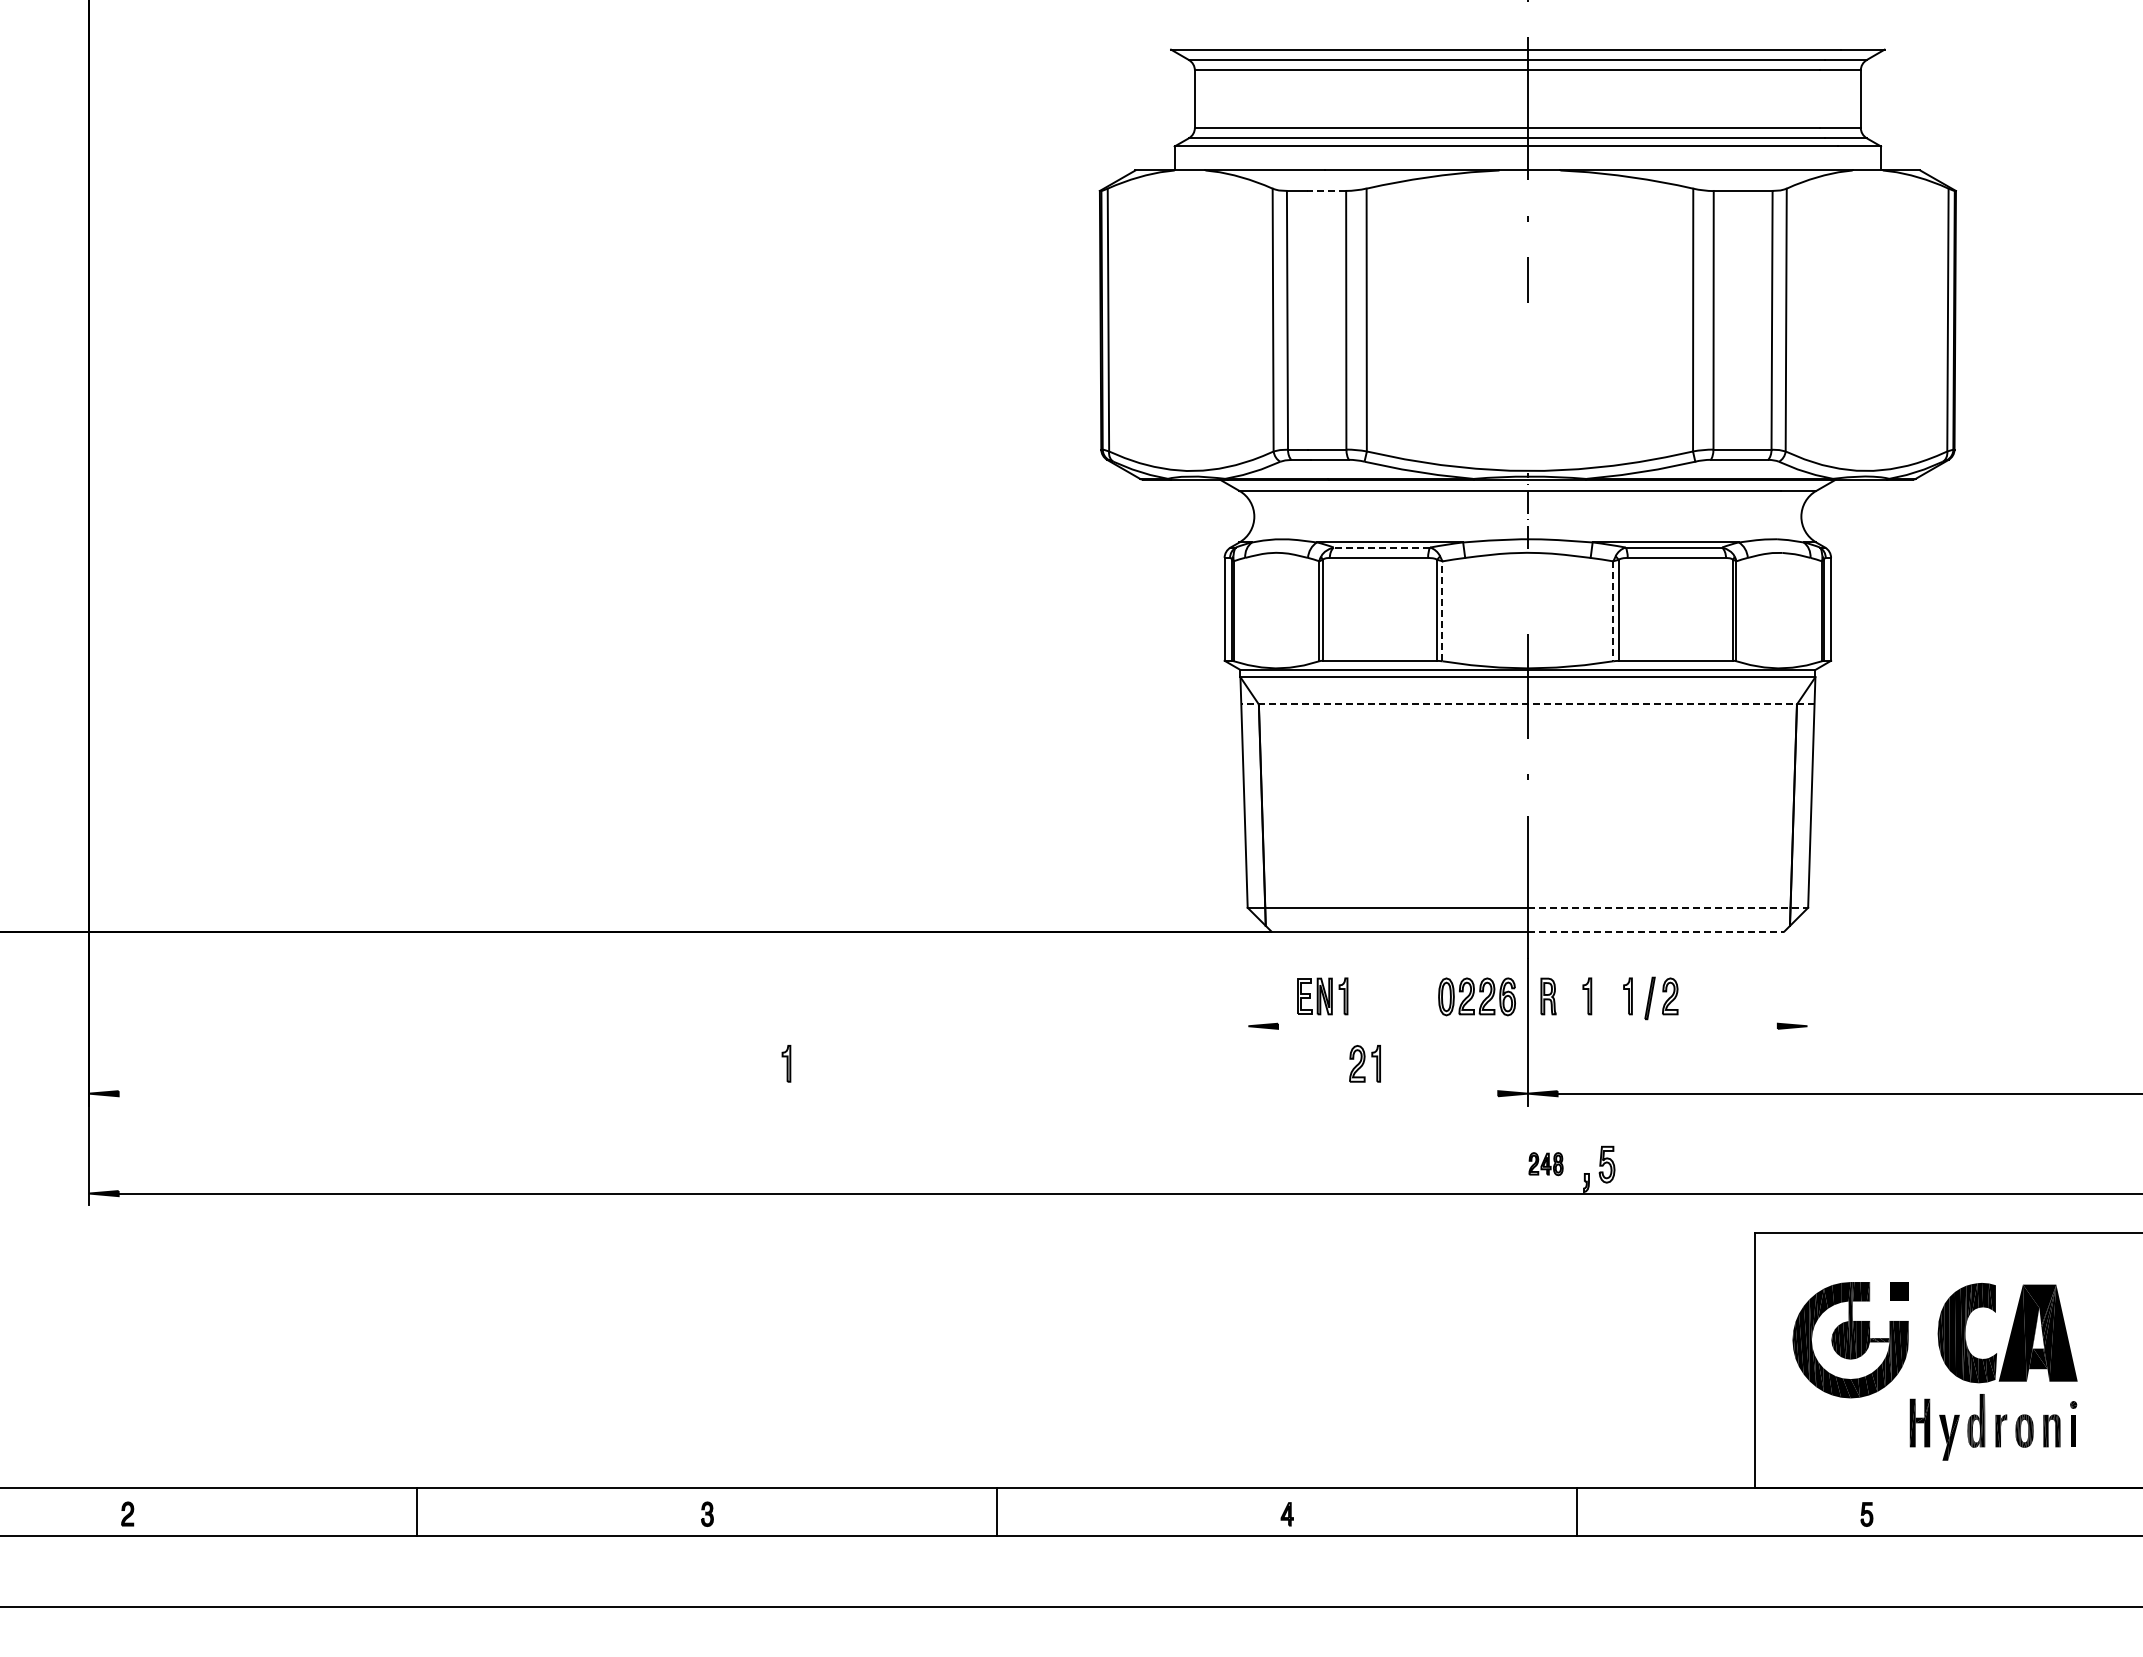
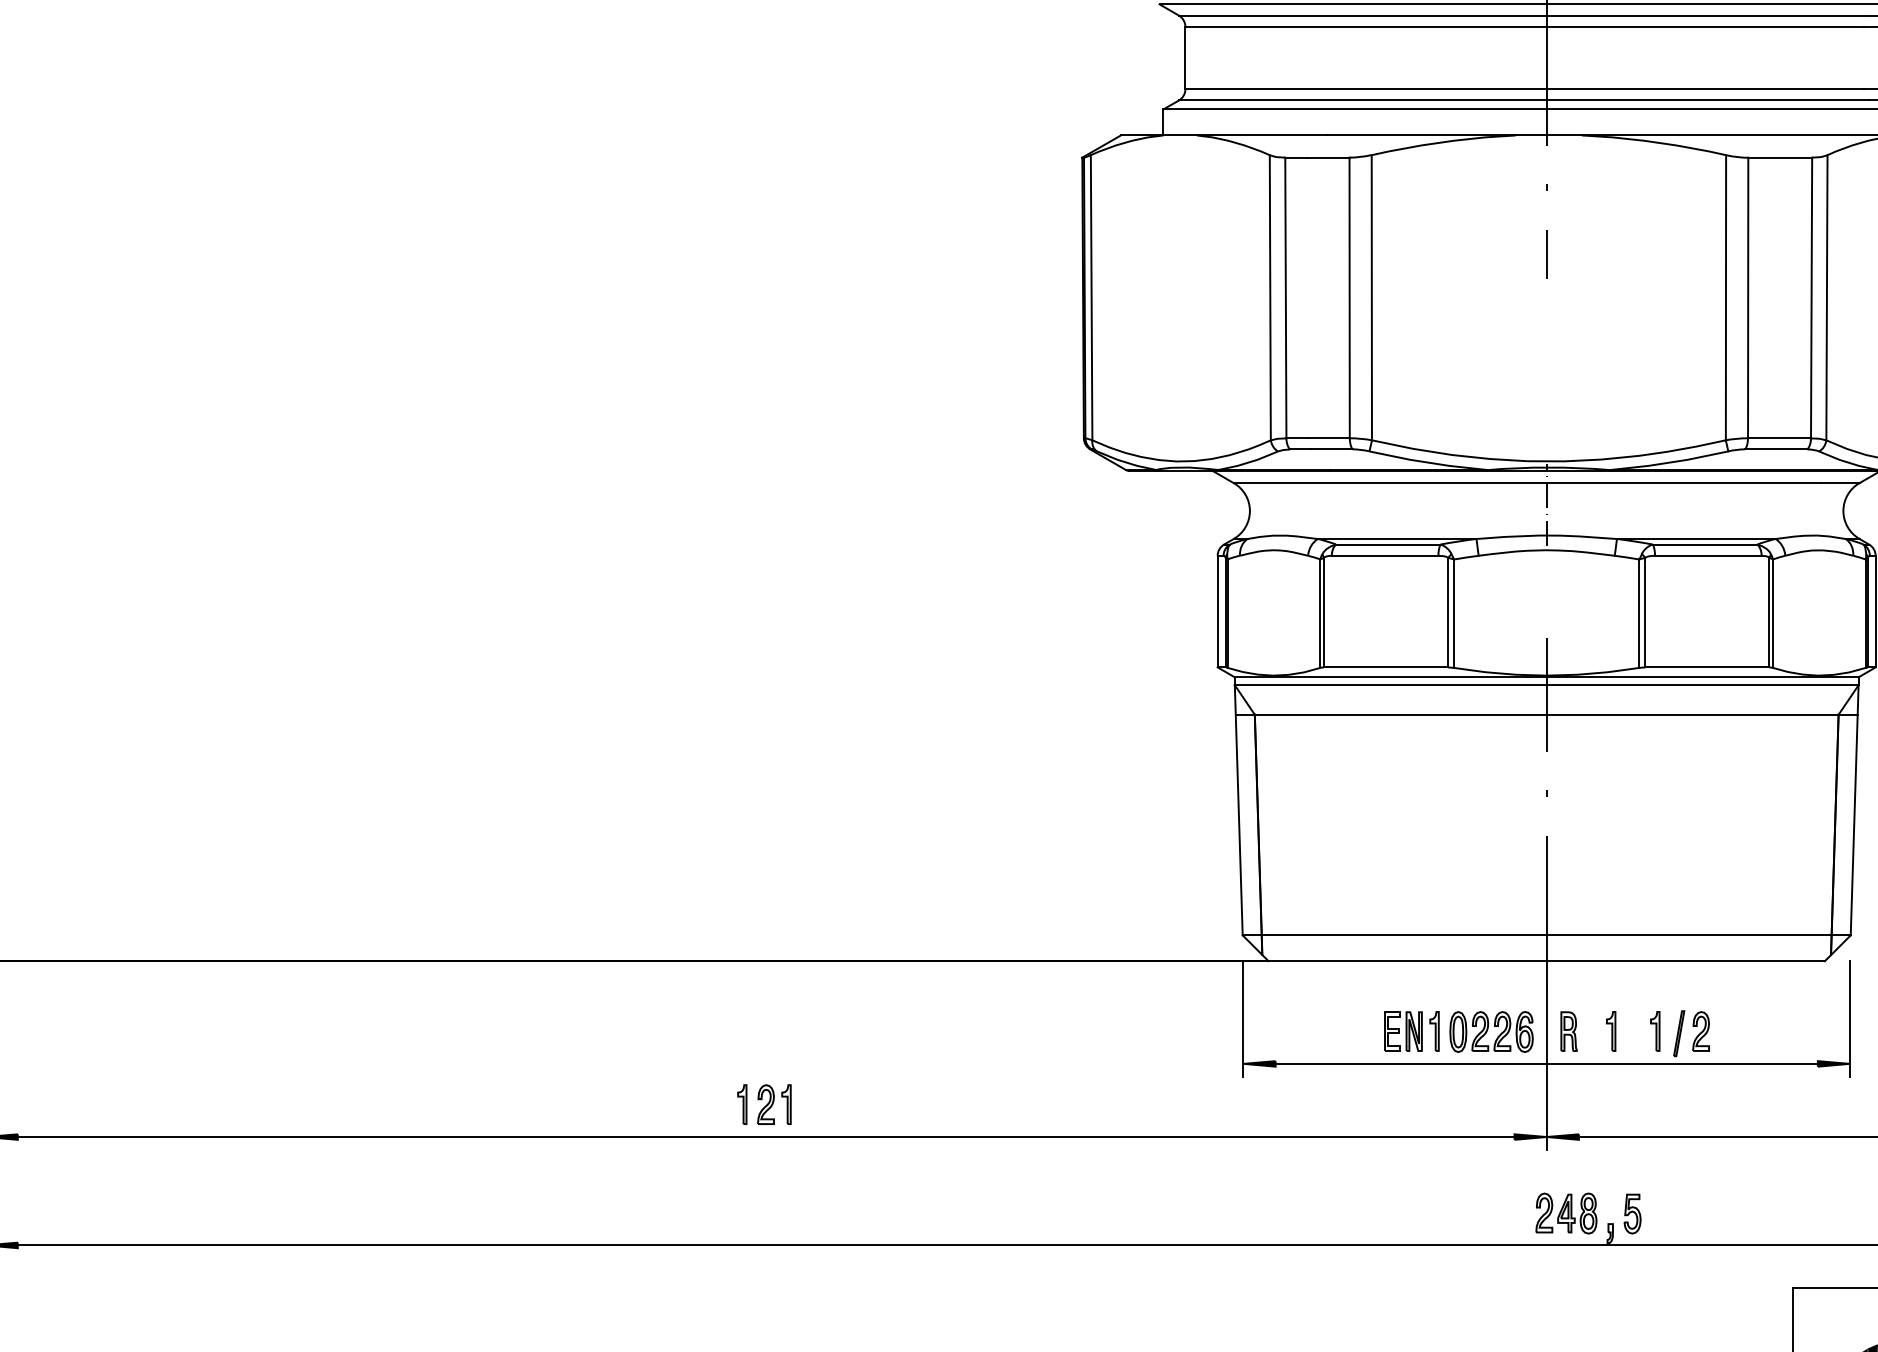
line: (1326, 190) -> (1328, 157), dashed -> solid
line: (1381, 547) -> (1387, 544), dashed -> solid
line: (1442, 610) -> (1454, 612), dashed -> solid
line: (1613, 611) -> (1639, 613), dashed -> solid
line: (1527, 704) -> (1546, 714), dashed -> solid
line: (1668, 907) -> (1699, 935), dashed -> solid
line: (1656, 931) -> (1686, 961), dashed -> solid
line: (1248, 984) -> (1243, 1018), added
line: (1807, 984) -> (1850, 1018), added
part: (1322, 996) -> (1411, 1031), moved
line: (1527, 1026) -> (1546, 1064), added
part: (1364, 1063) -> (773, 1104), moved
line: (808, 1093) -> (766, 1136), added
part: (1545, 1163) -> (1565, 1212), size x1.67

